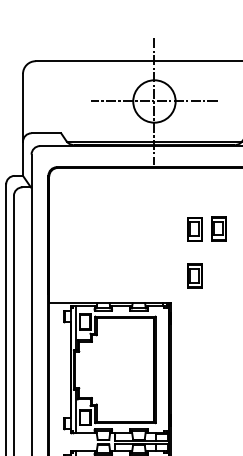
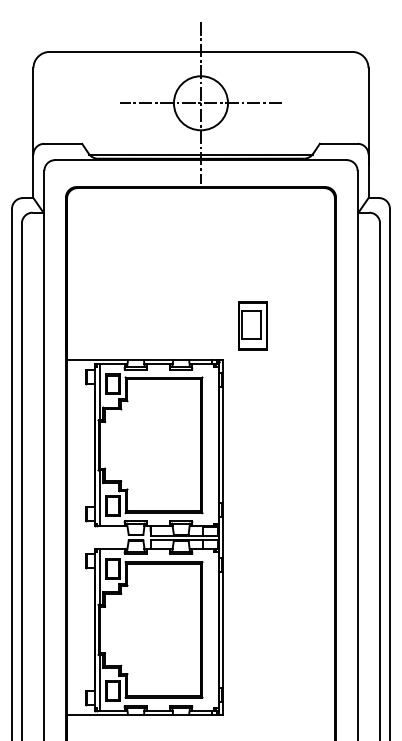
part: (194, 228) -> (252, 265), removed
part: (218, 228) -> (282, 265), removed
part: (194, 275) -> (252, 325), size x1.6

